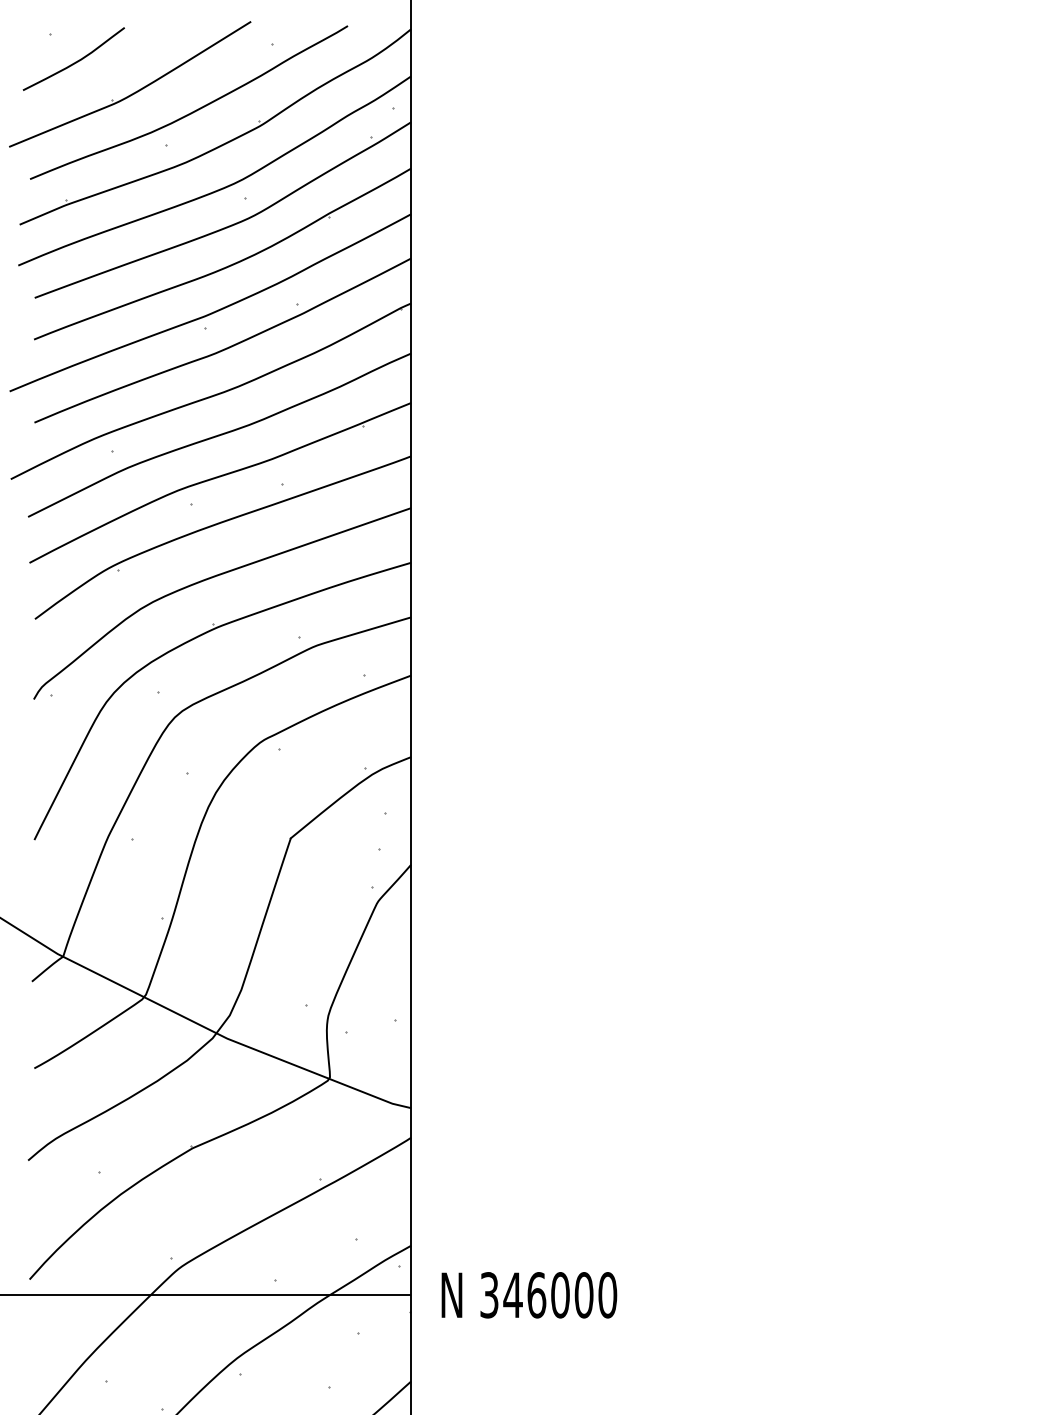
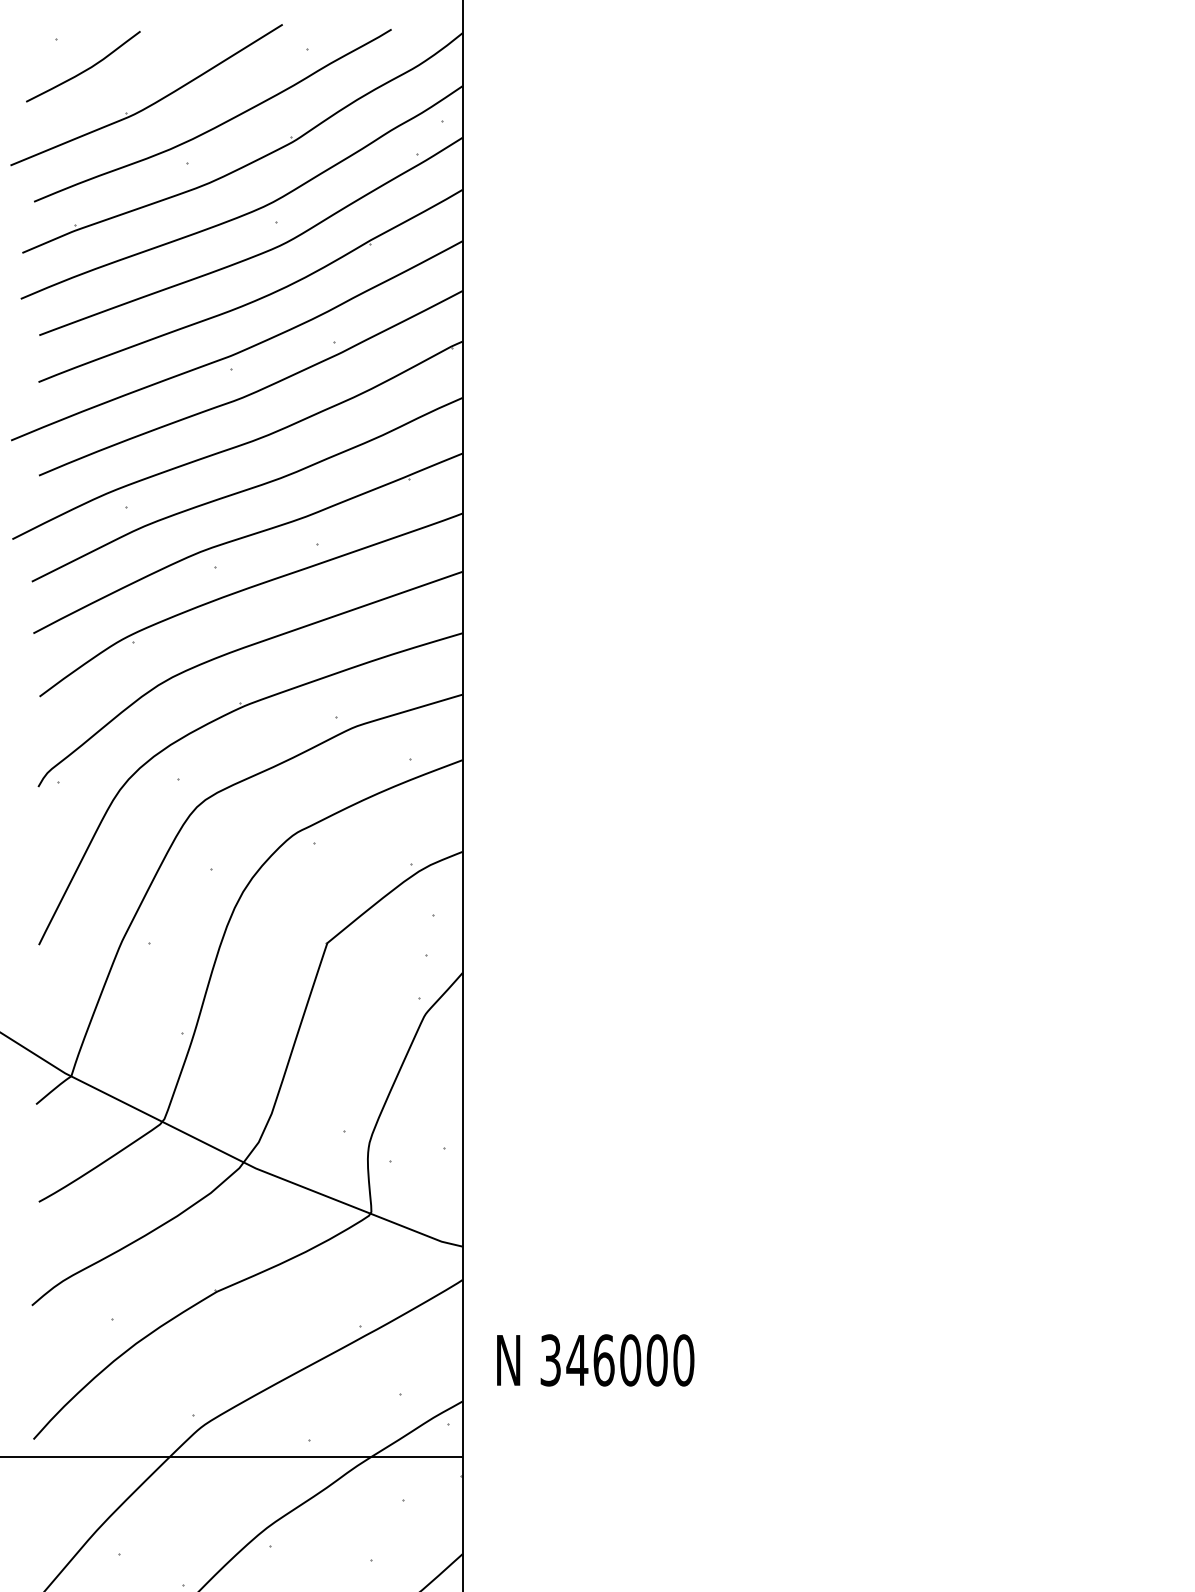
text: (529, 1295) -> (595, 1360), moved

